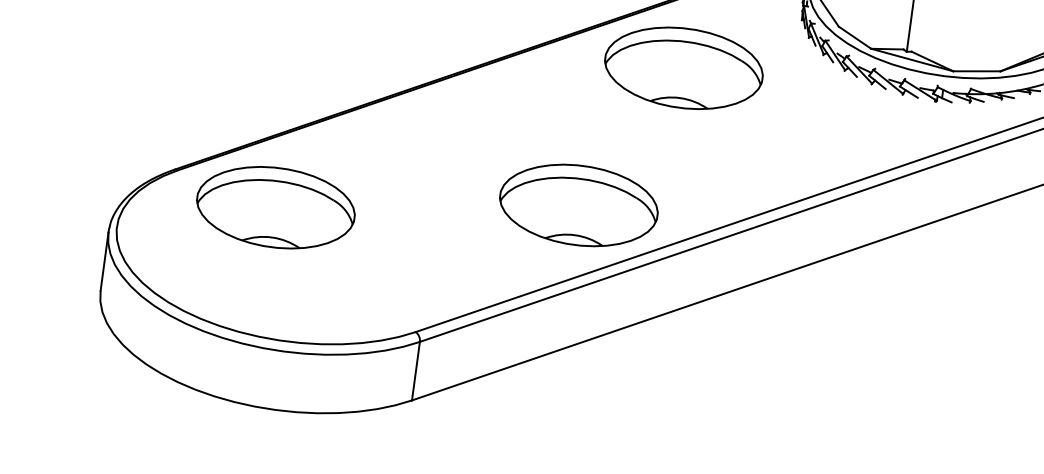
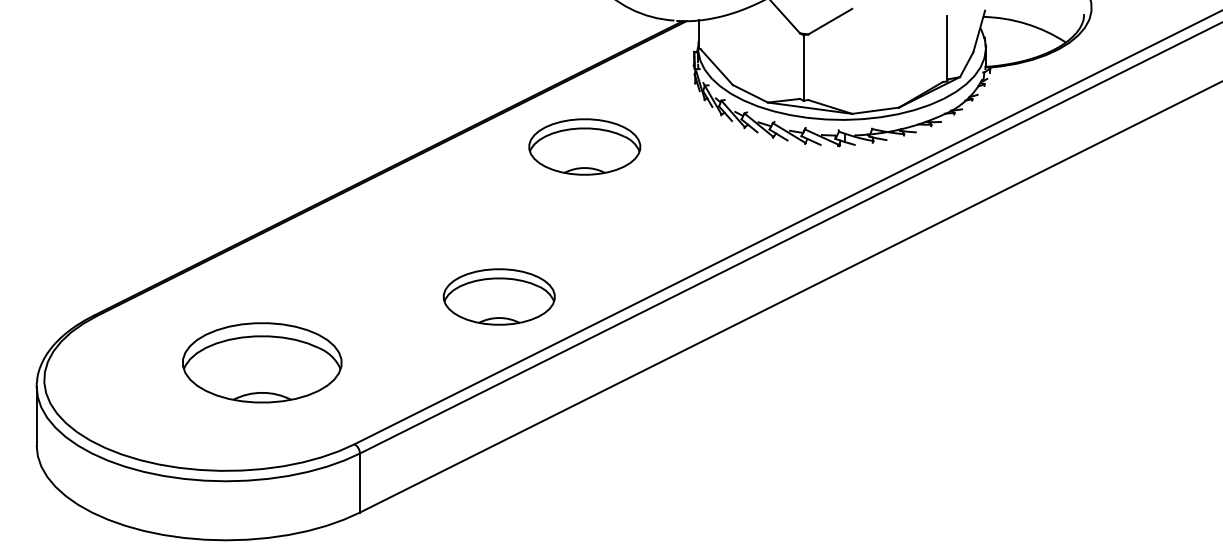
part: (683, 67) -> (584, 146), size x0.7
part: (579, 205) -> (499, 296), size x0.7
part: (276, 207) -> (262, 362), moved

